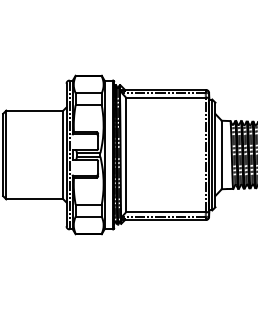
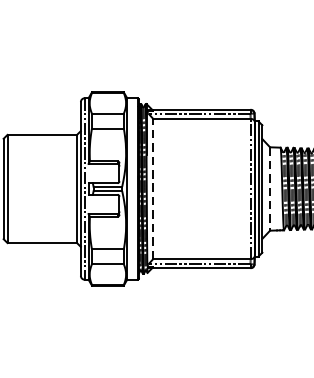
line: (125, 154) -> (152, 188), solid -> dashed
line: (221, 155) -> (269, 189), solid -> dashed

